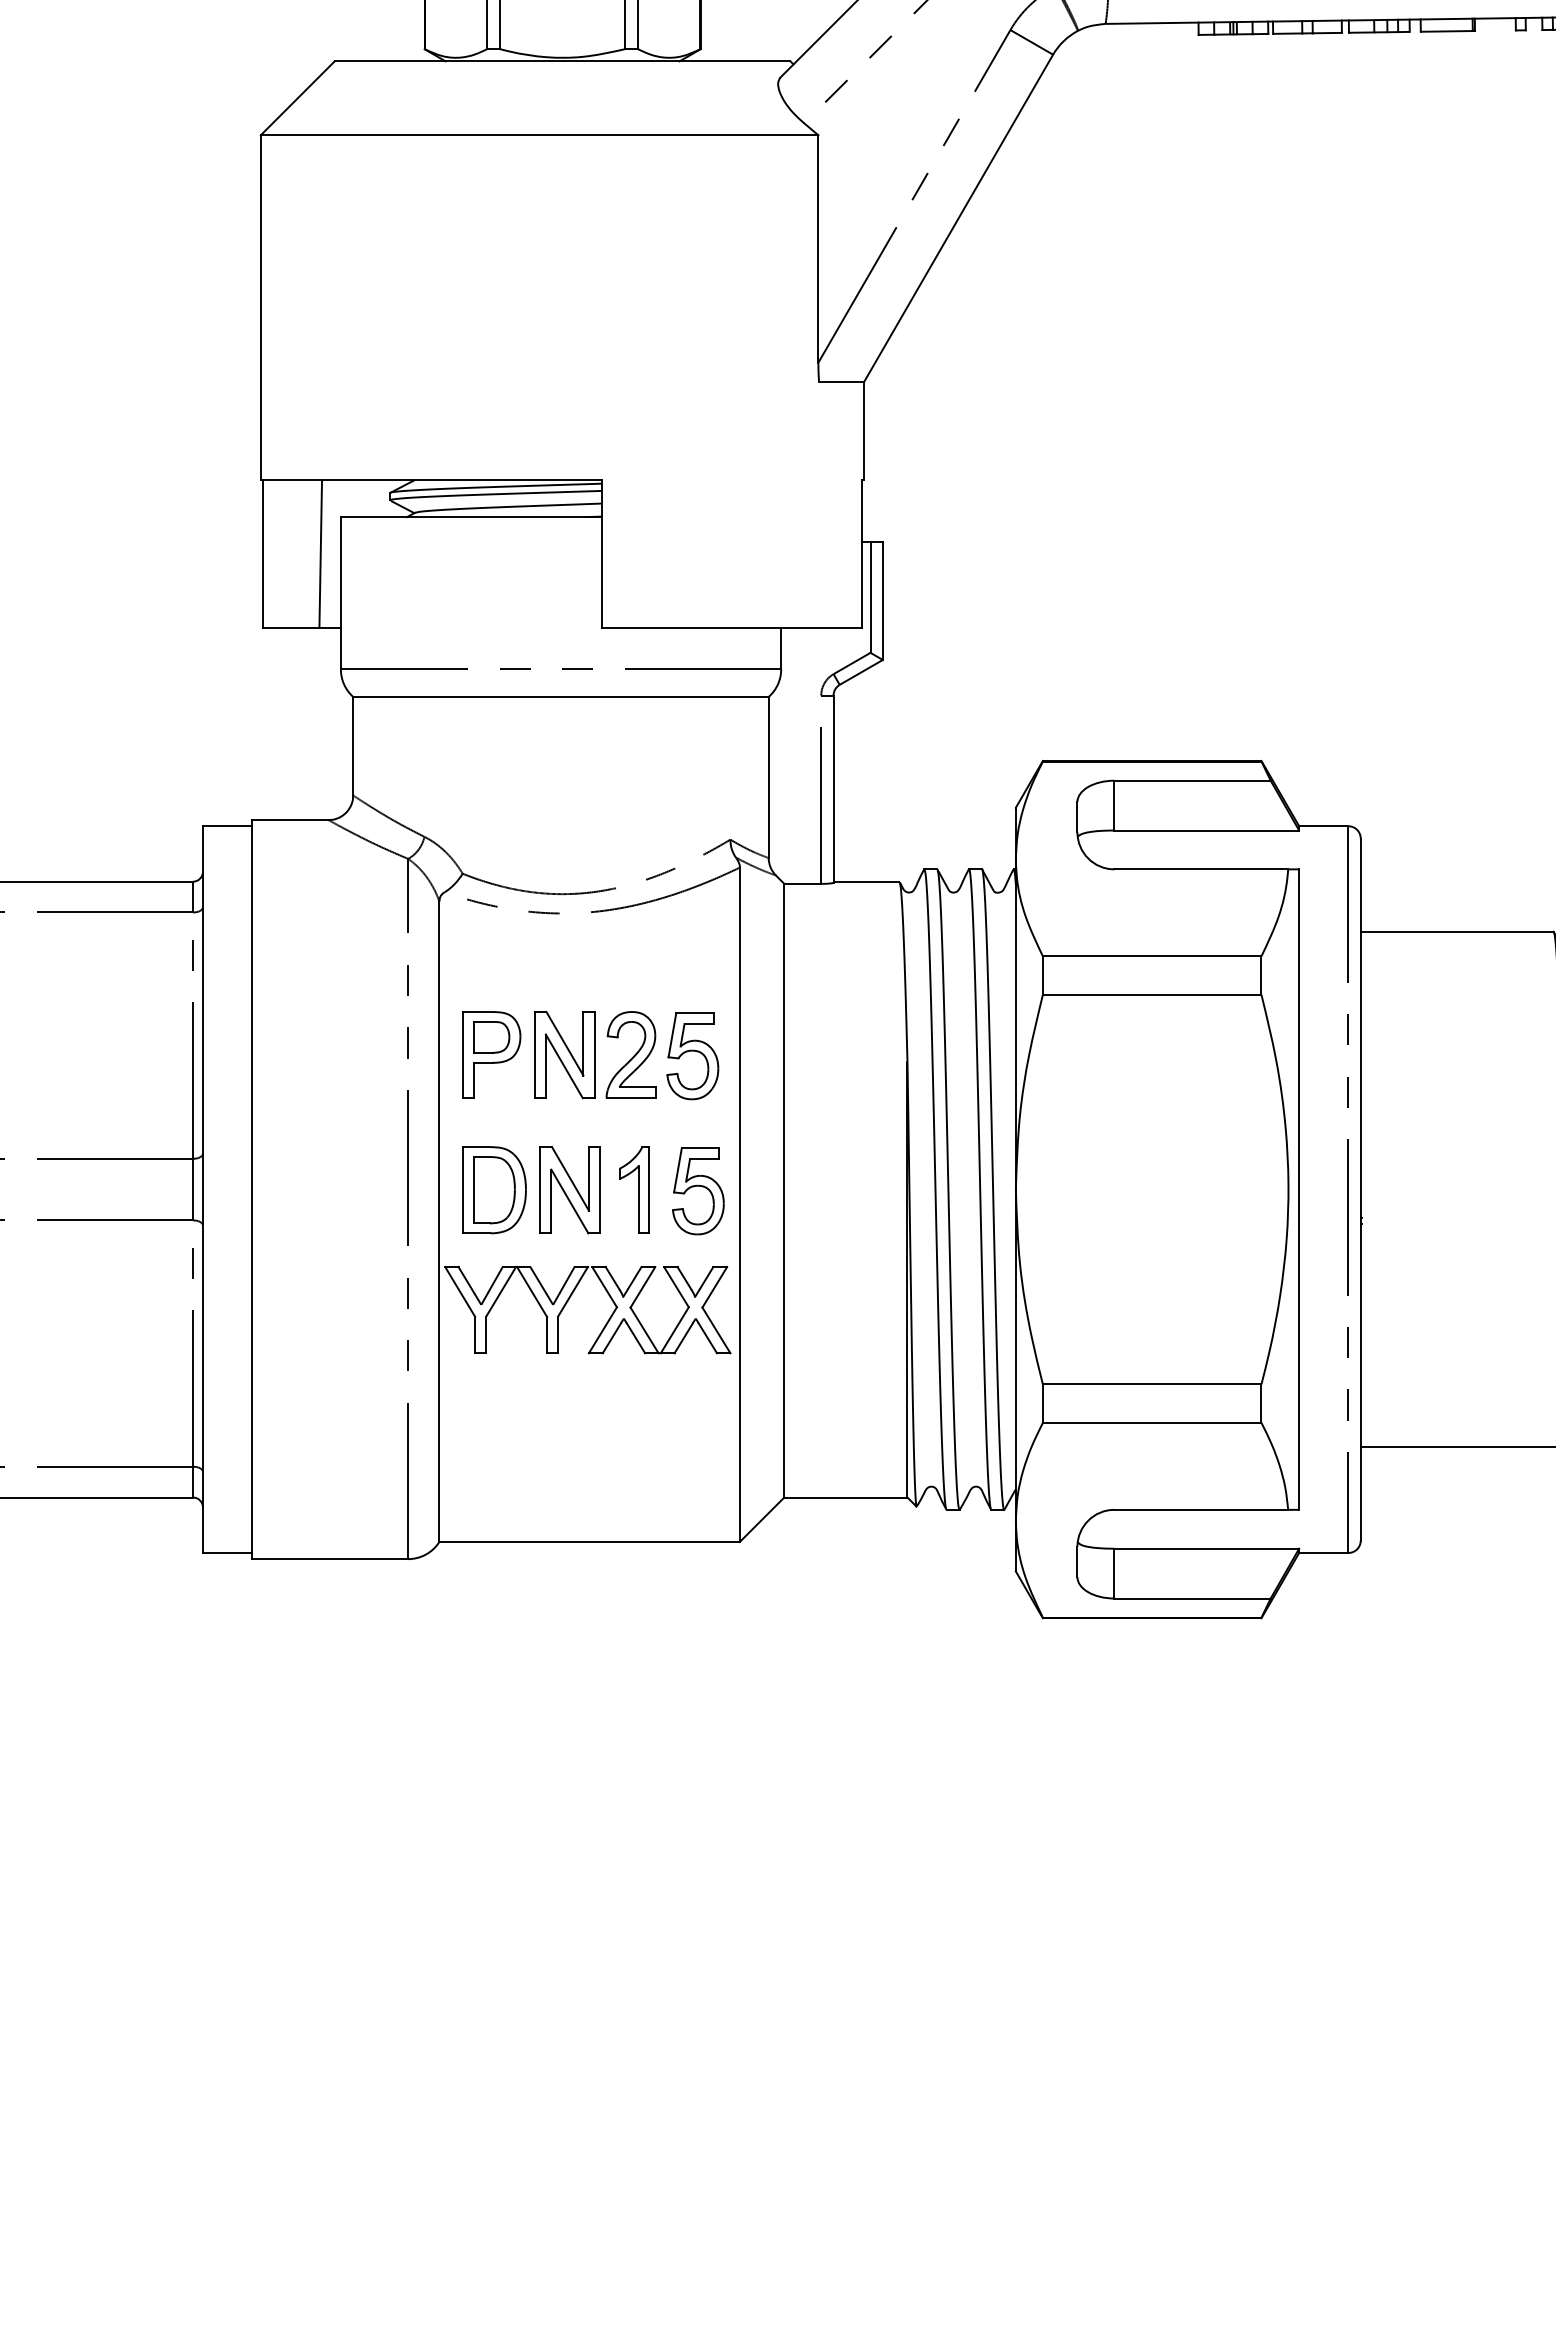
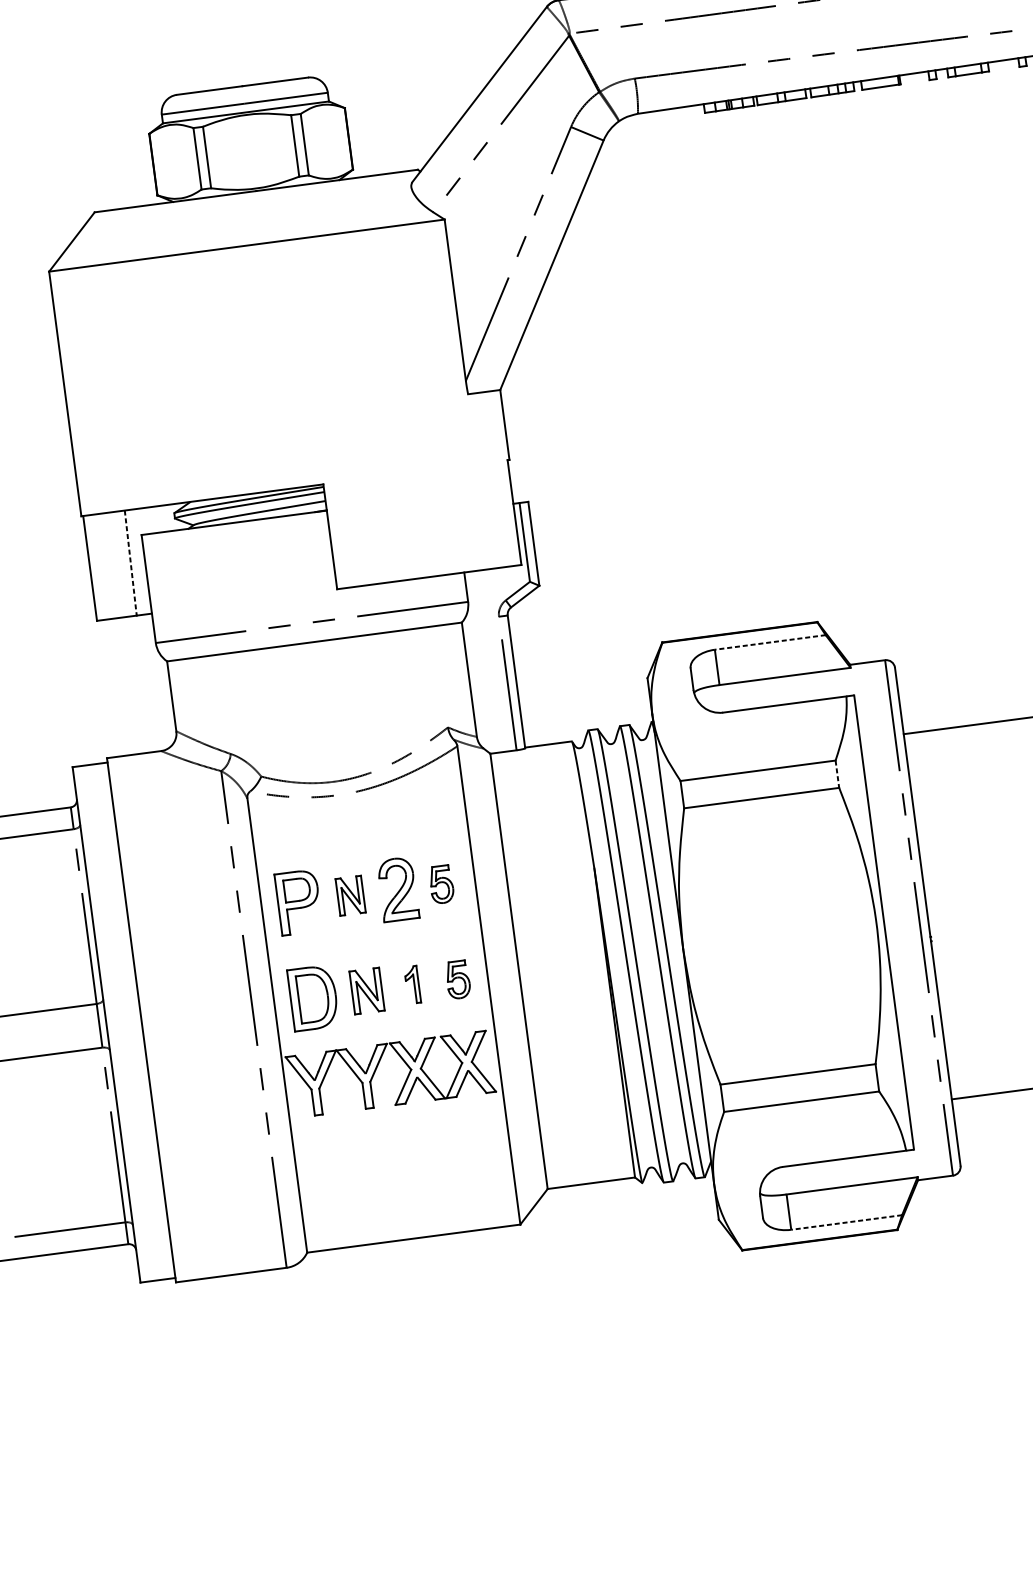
line: (320, 554) -> (130, 563), solid -> dashed
line: (1192, 780) -> (770, 642), solid -> dashed
line: (1261, 976) -> (837, 774), solid -> dashed
part: (564, 1055) -> (350, 896), size x0.6
part: (692, 1056) -> (441, 884), size x0.6
part: (634, 1189) -> (412, 984), size x0.6
part: (569, 1190) -> (366, 991), size x0.7
part: (698, 1191) -> (458, 979), size x0.6
line: (1192, 1598) -> (846, 1222), solid -> dashed

